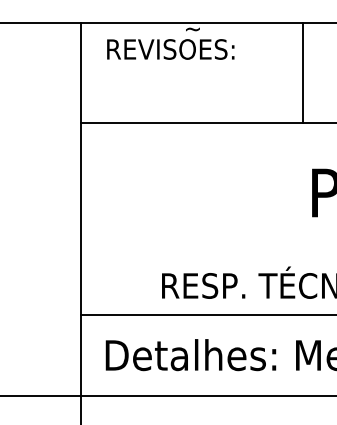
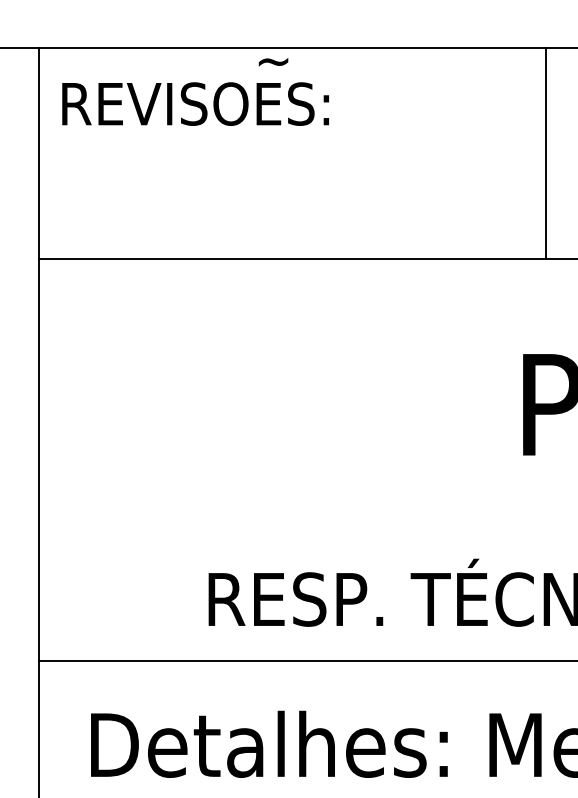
text: (170, 49) -> (195, 104), moved
line: (302, 72) -> (544, 152), moved

